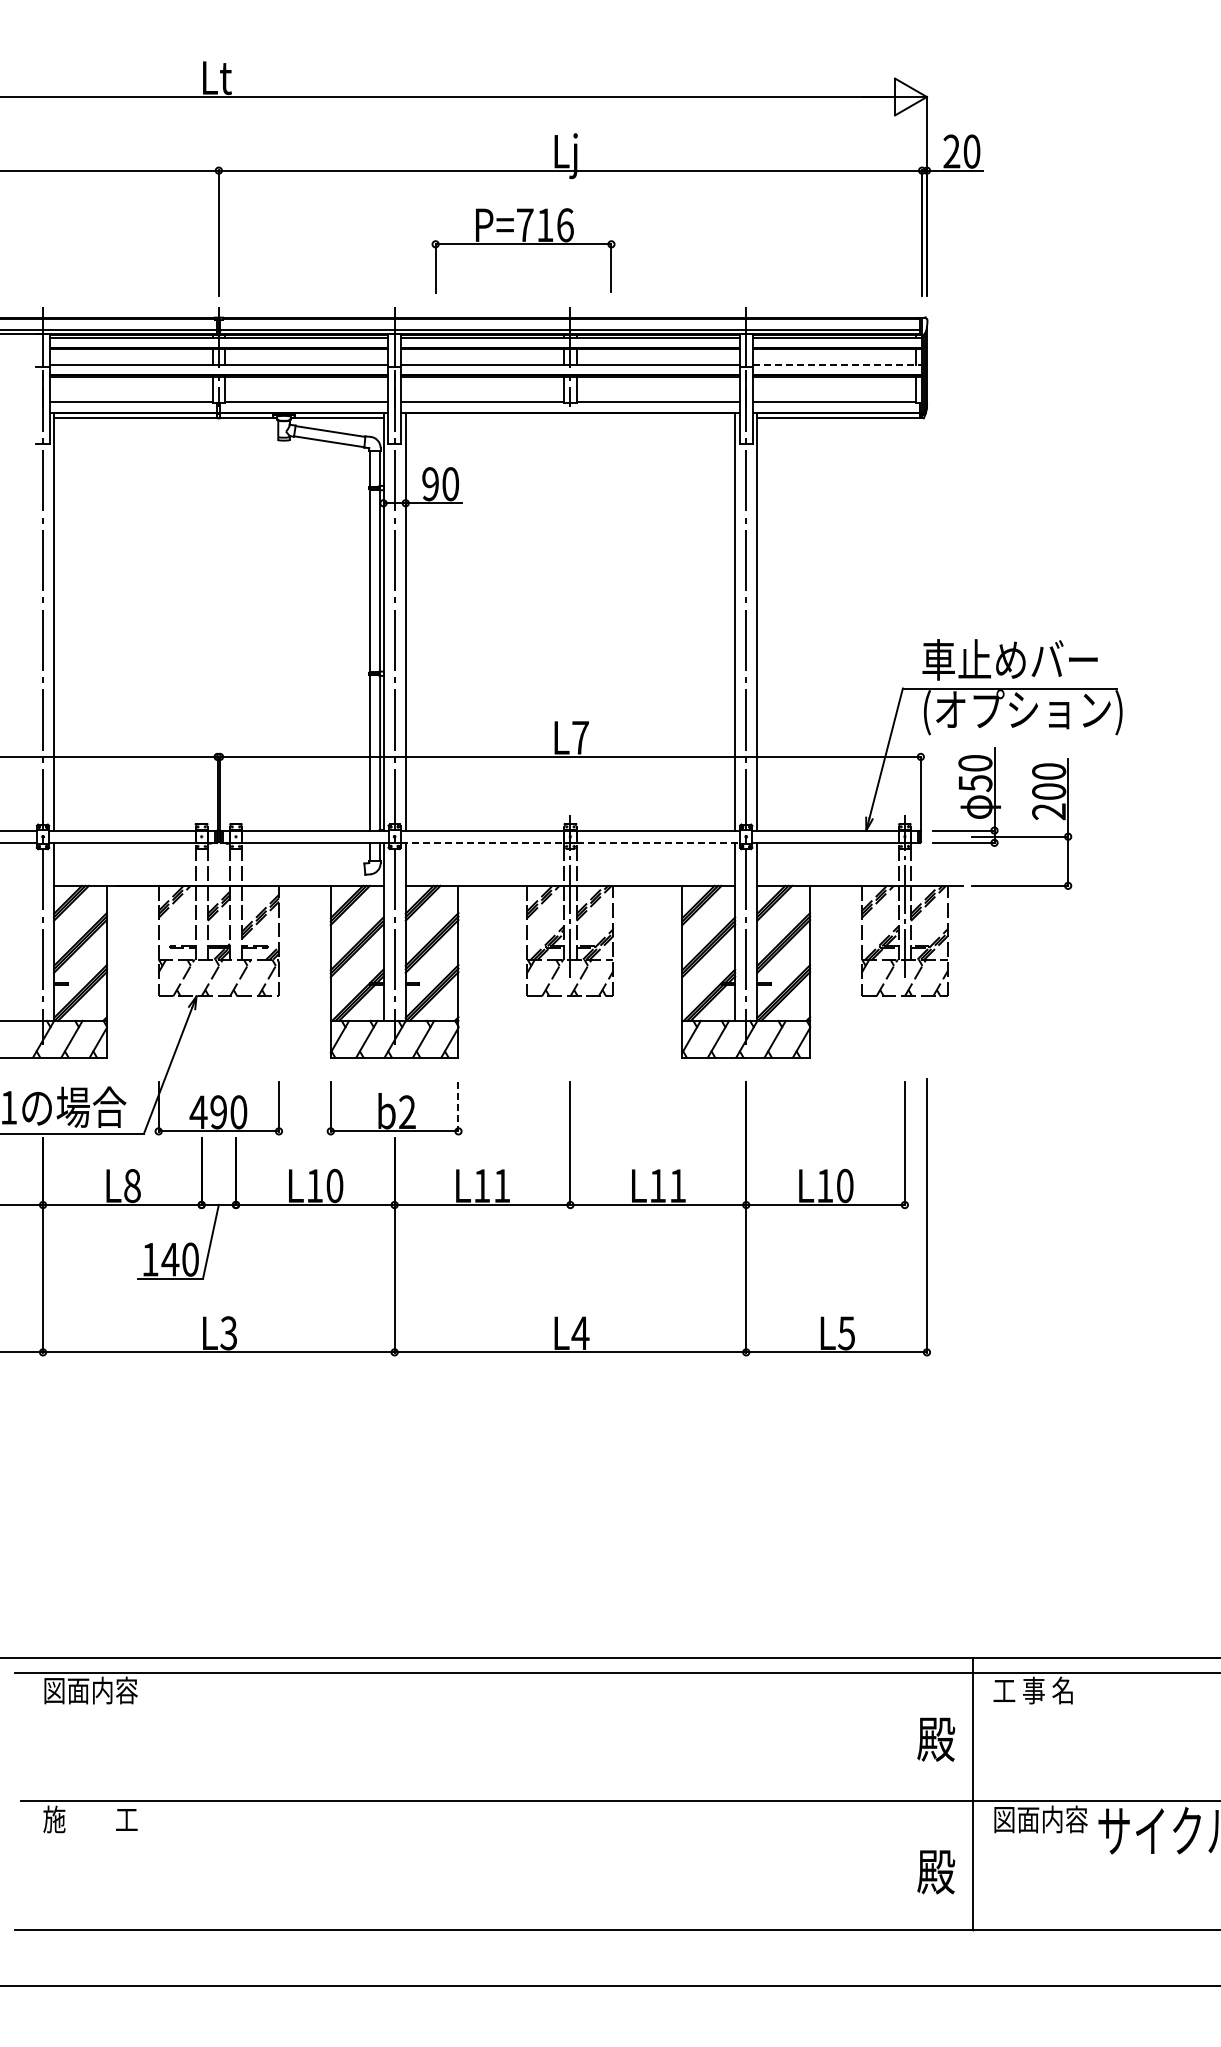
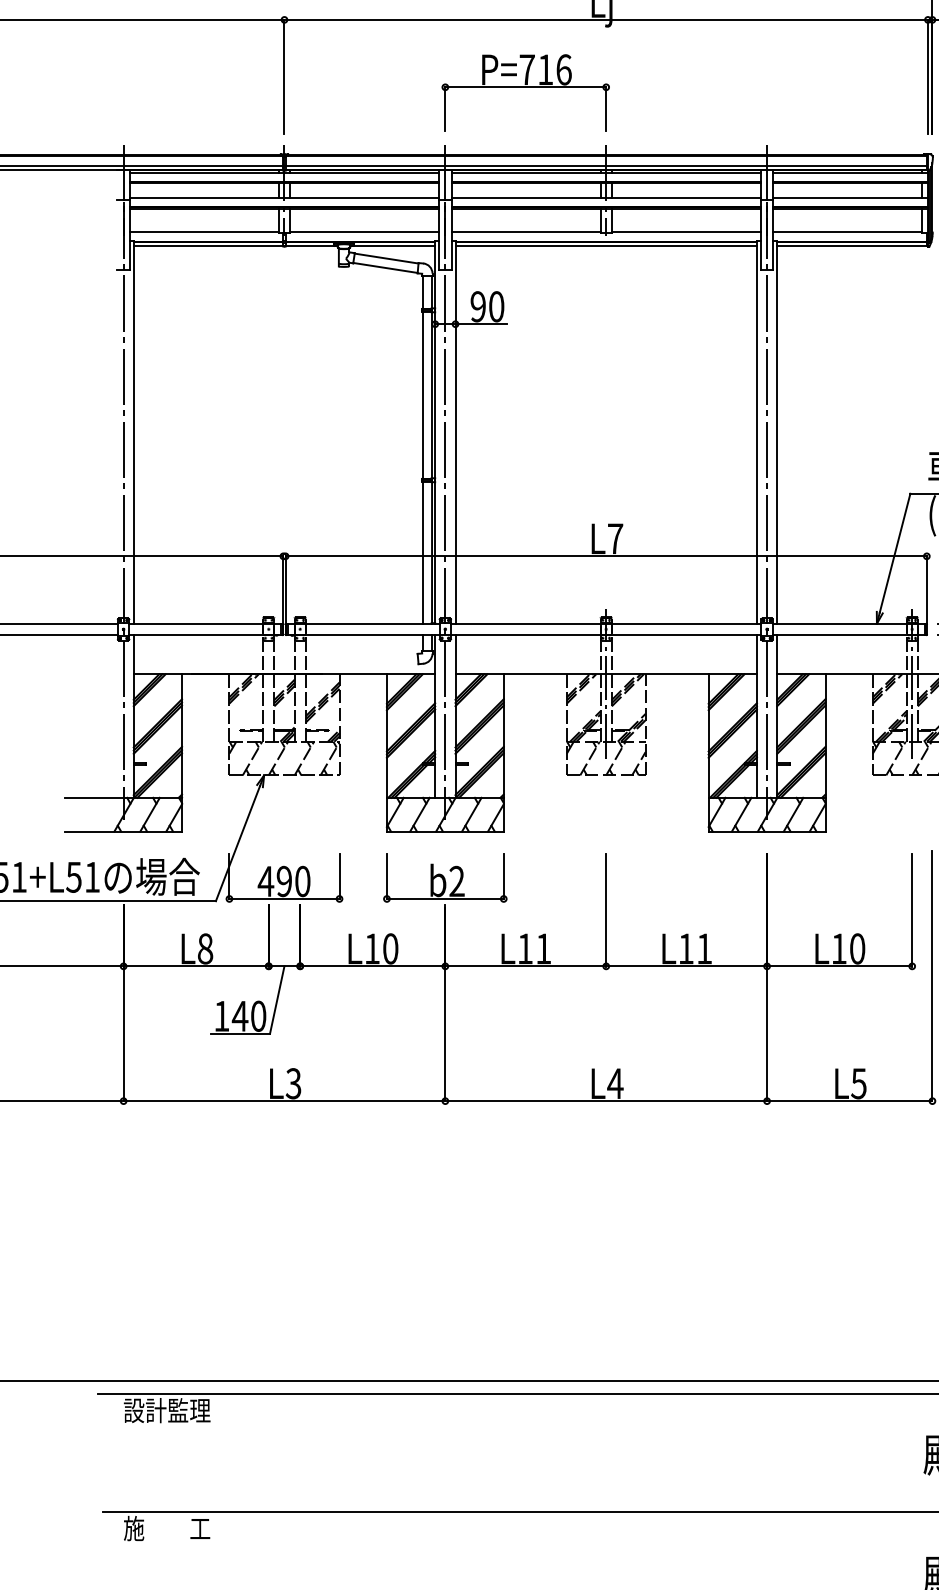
part: (523, 250) -> (525, 92), moved
line: (837, 365) -> (850, 198), dashed -> solid
line: (570, 417) -> (606, 245), added
line: (570, 842) -> (606, 634), dashed -> solid
line: (458, 1106) -> (503, 876), dashed -> solid
text: (90, 1690) -> (167, 1410), 図面内容 -> 設計監理

